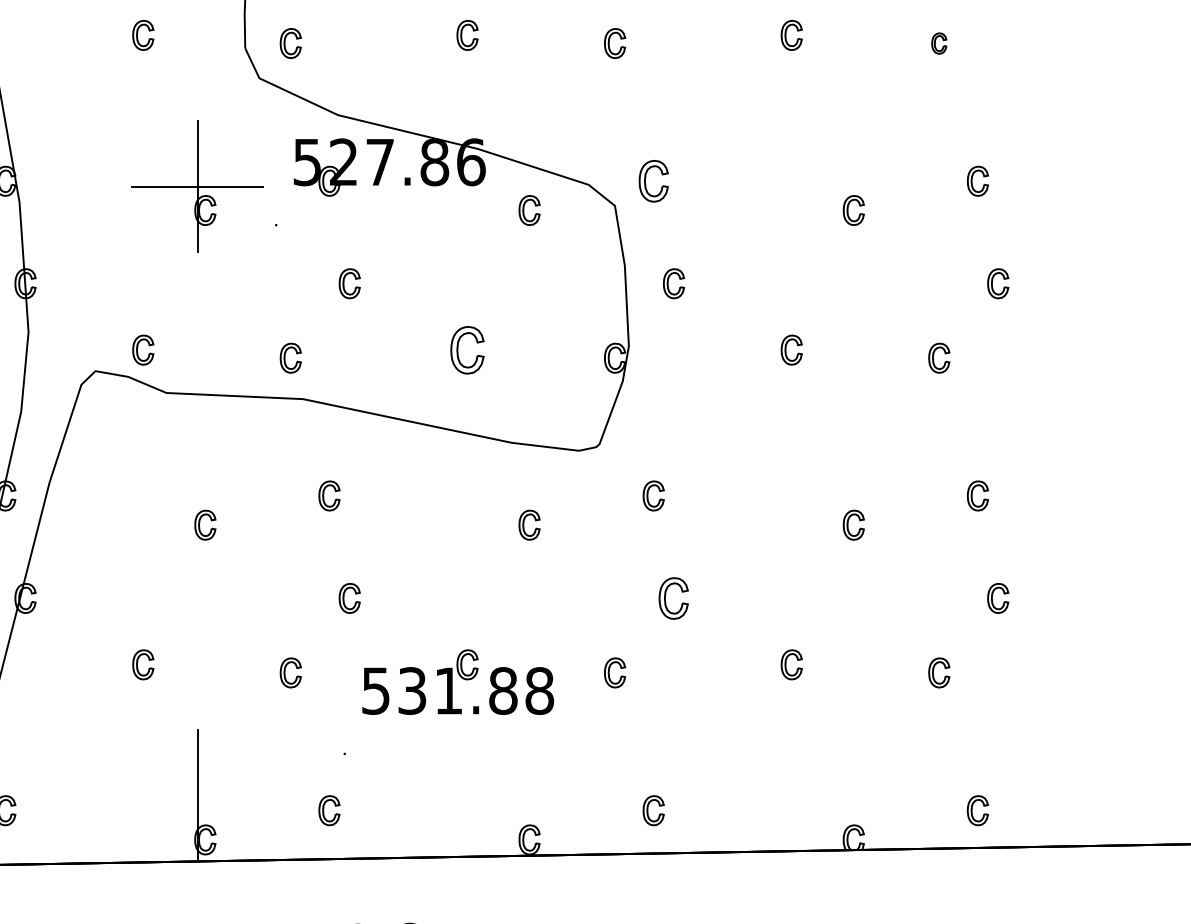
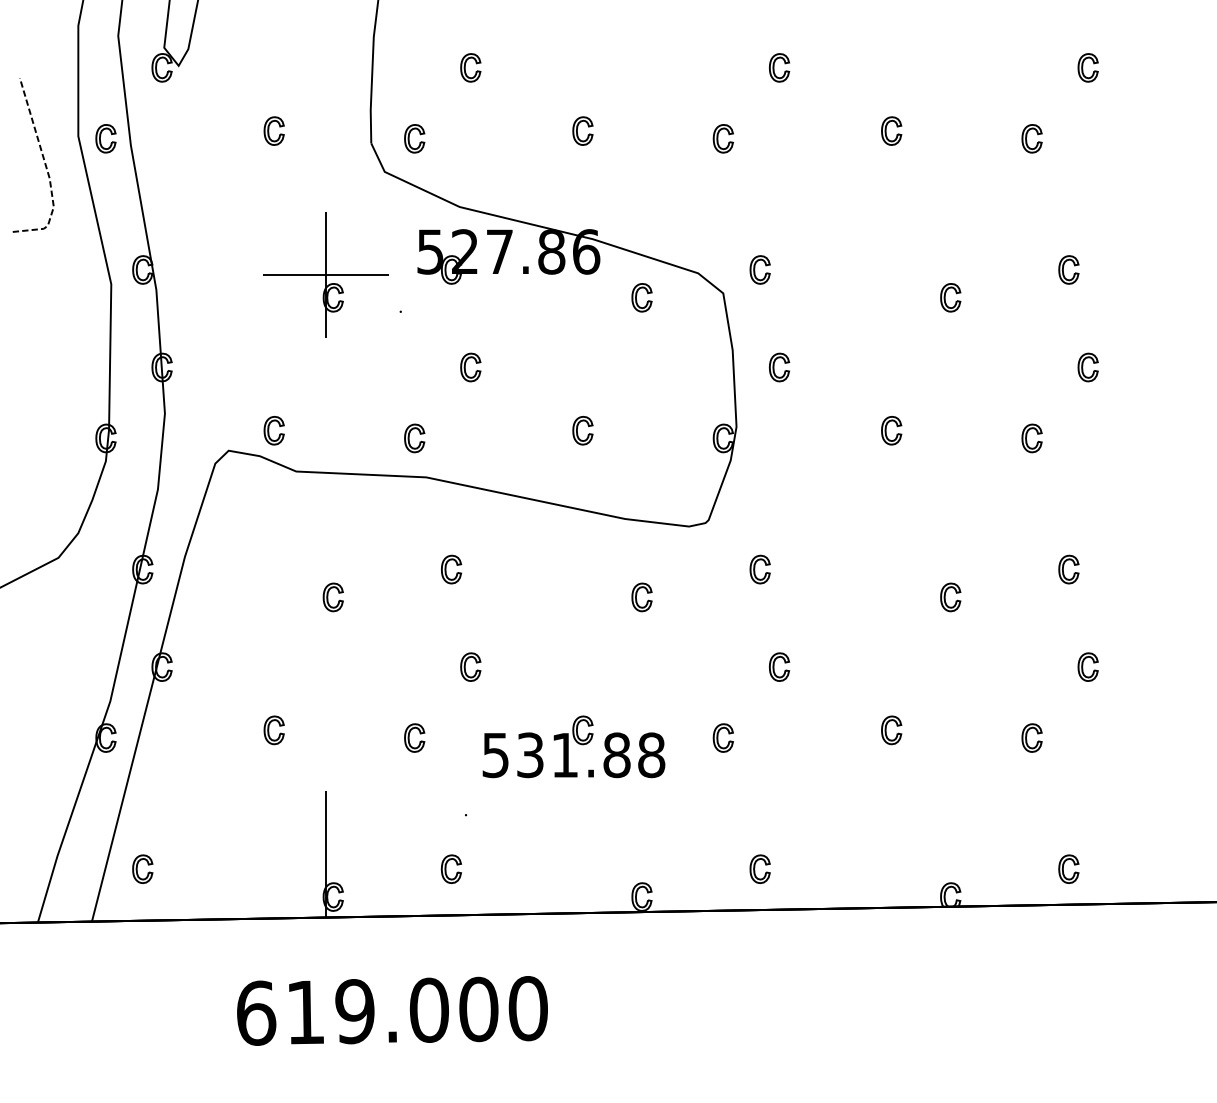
part: (938, 43) -> (1031, 138), size x1.43
part: (653, 180) -> (759, 269), size x0.71
part: (467, 349) -> (582, 430), size x0.62
part: (674, 597) -> (779, 666), size x0.71

